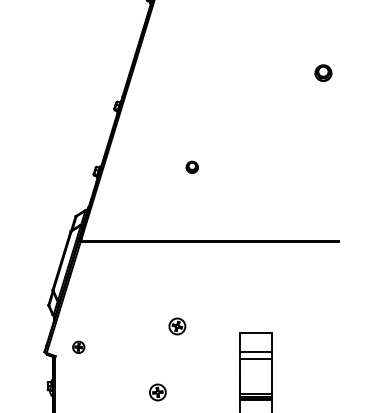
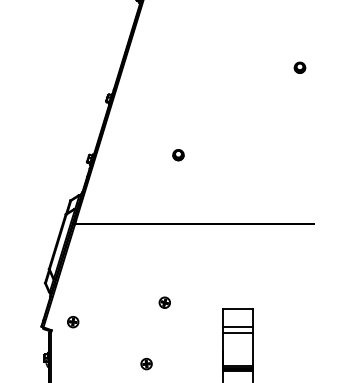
part: (322, 72) -> (299, 67), size x0.71
part: (177, 326) -> (164, 302), size x0.71
part: (157, 392) -> (146, 363), size x0.71

